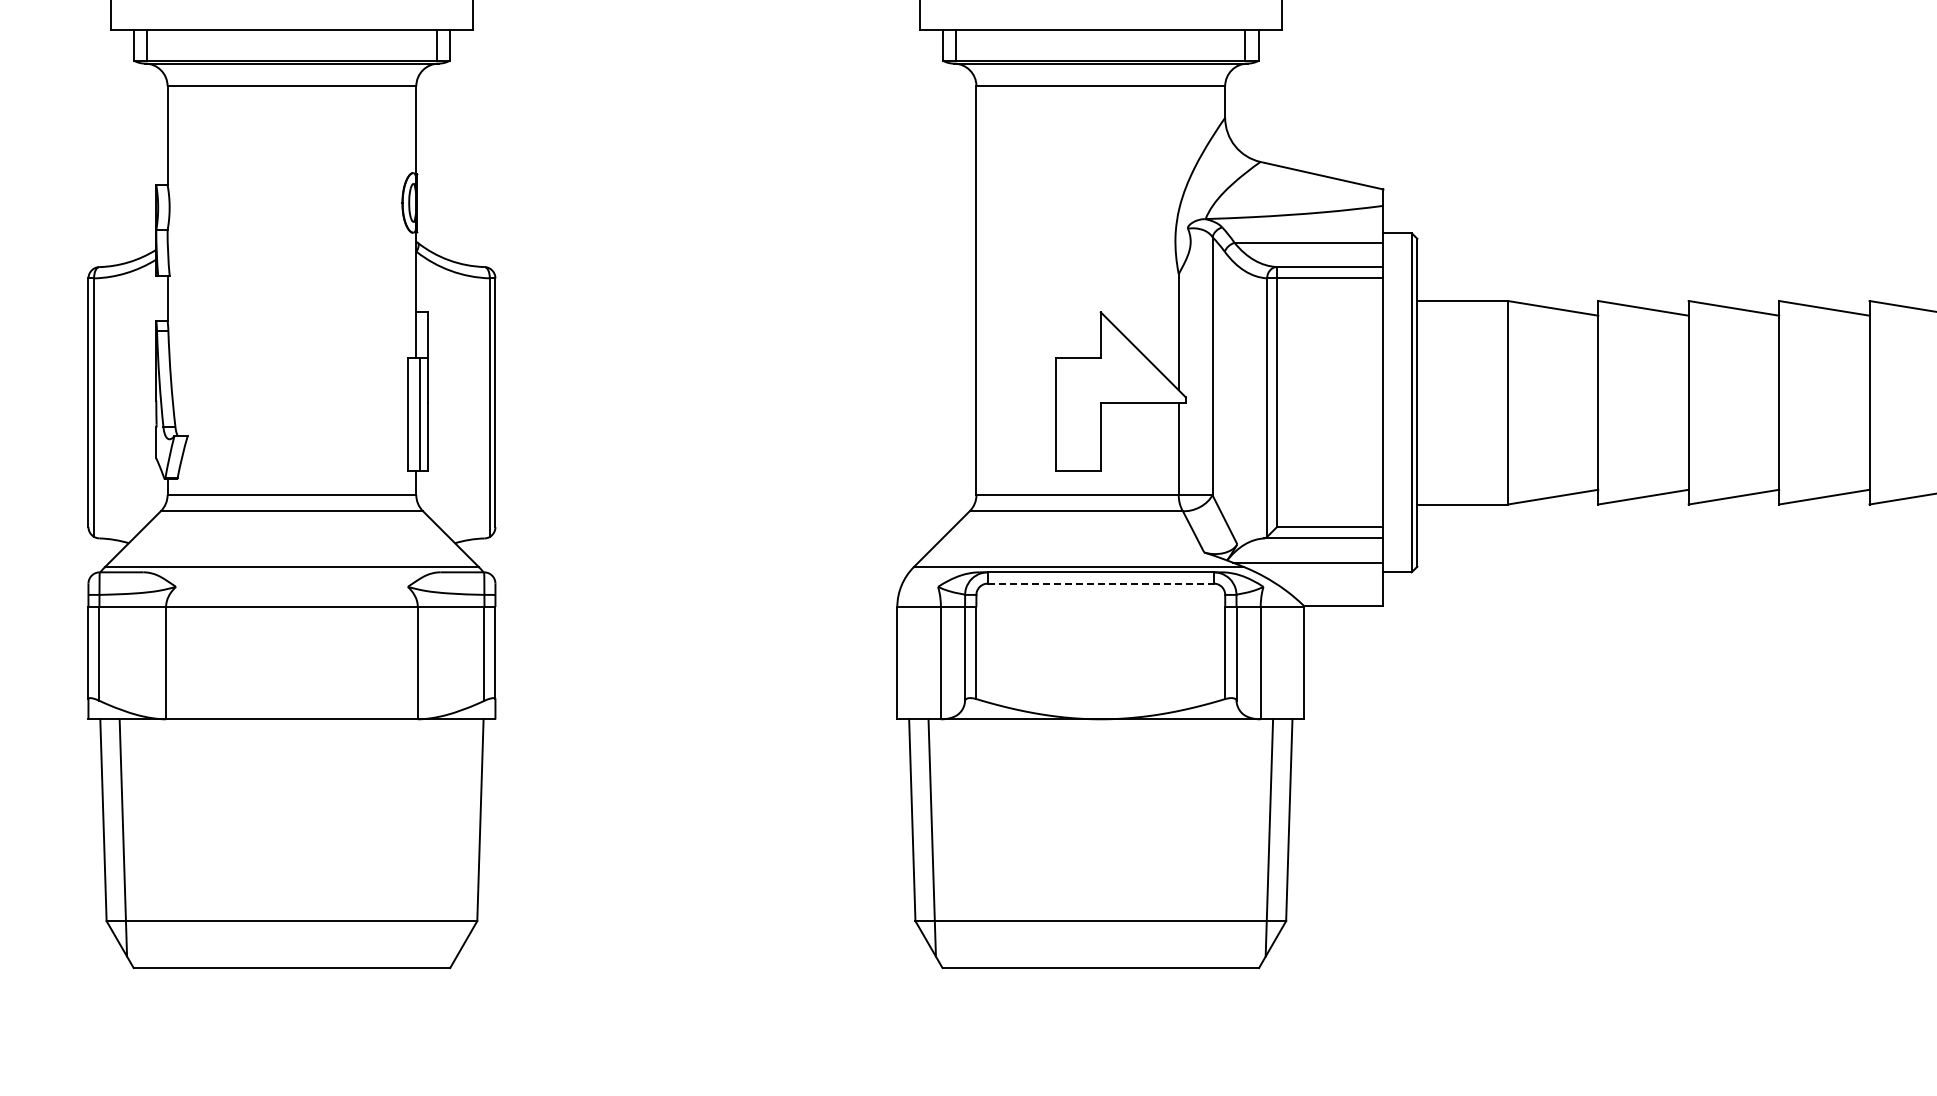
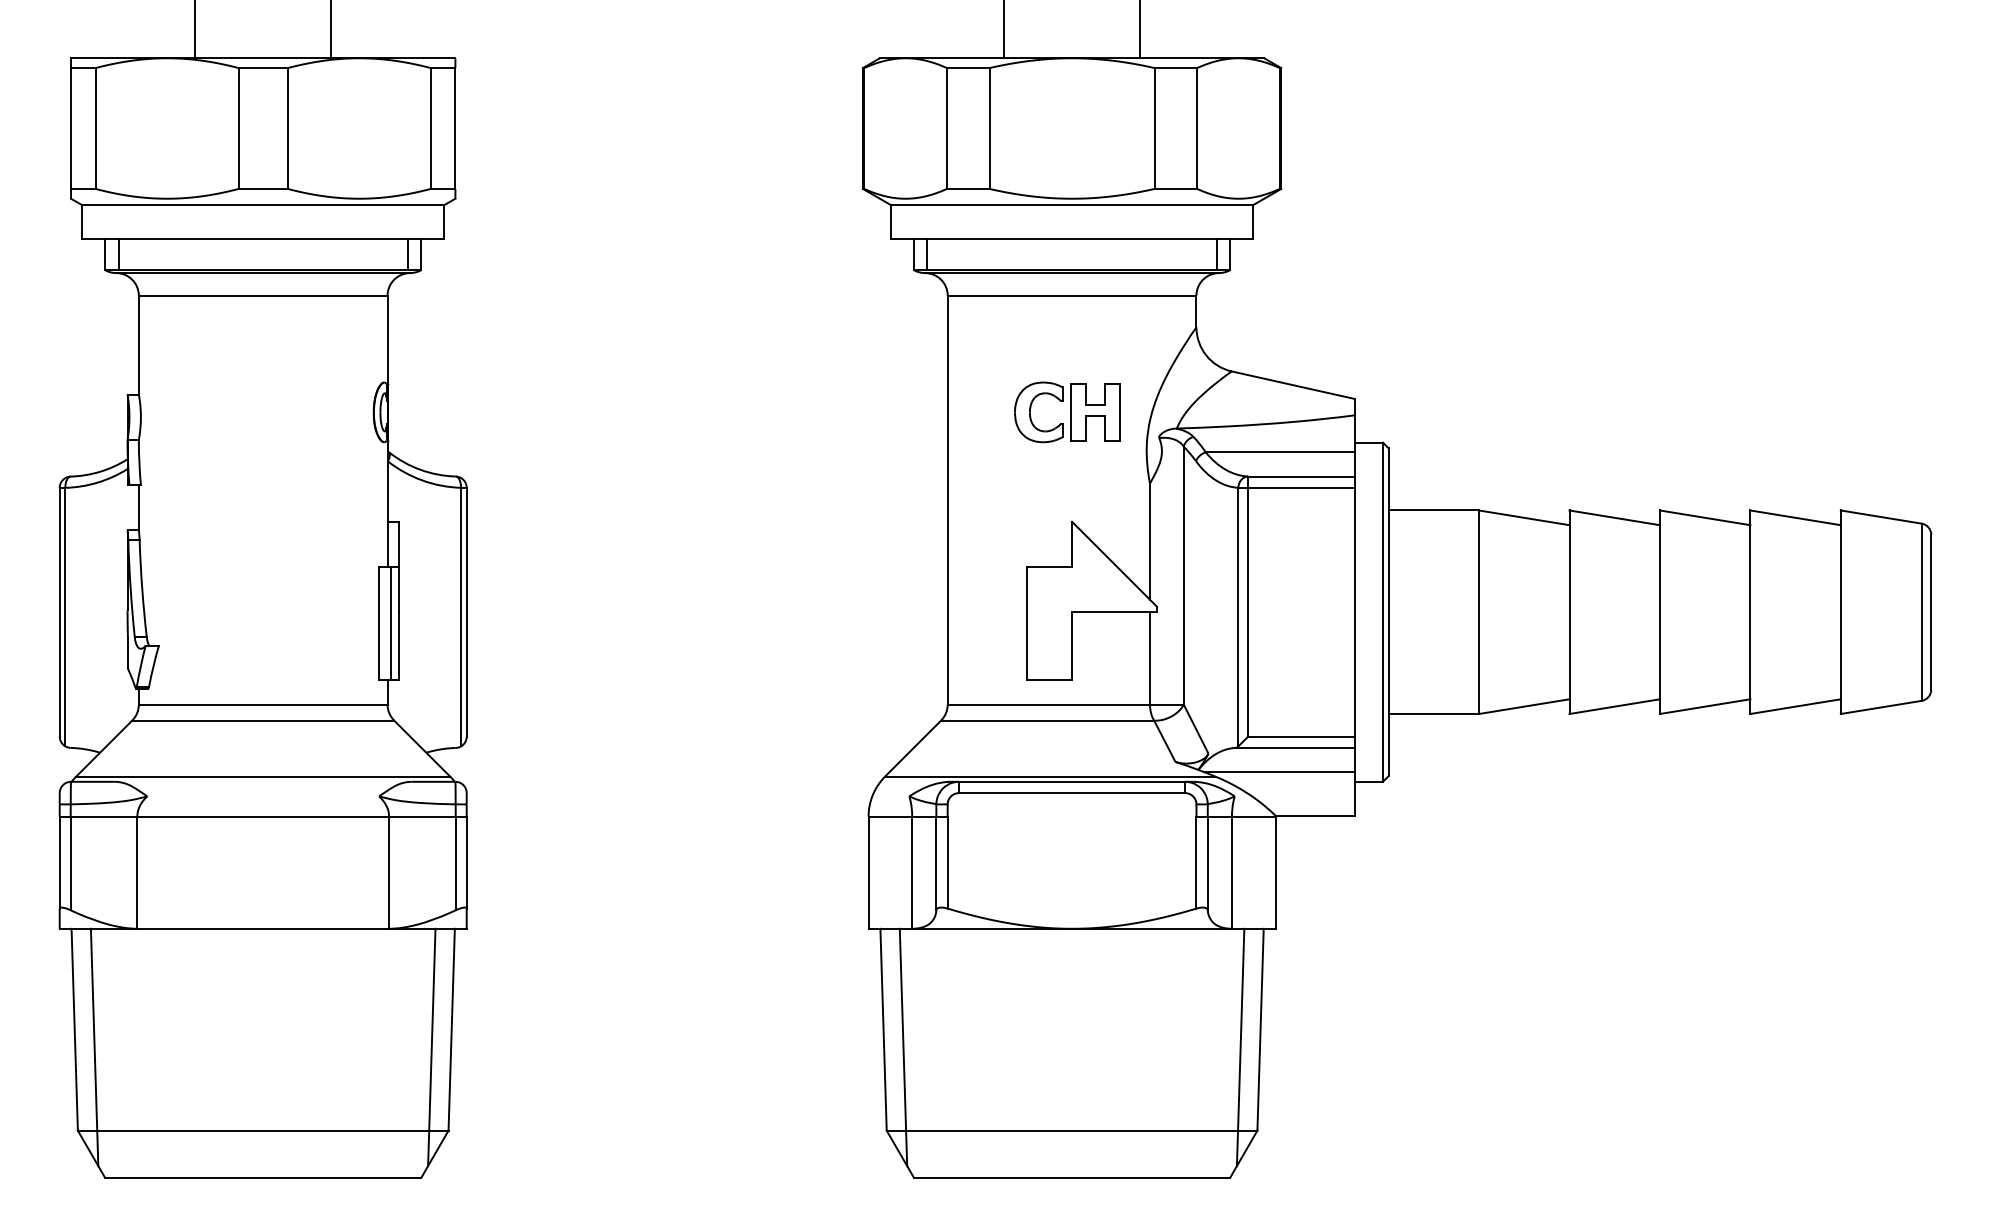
part: (1096, 203) -> (1067, 412), added
line: (1101, 584) -> (1072, 793), dashed -> solid
line: (460, 838) -> (431, 1047), added

